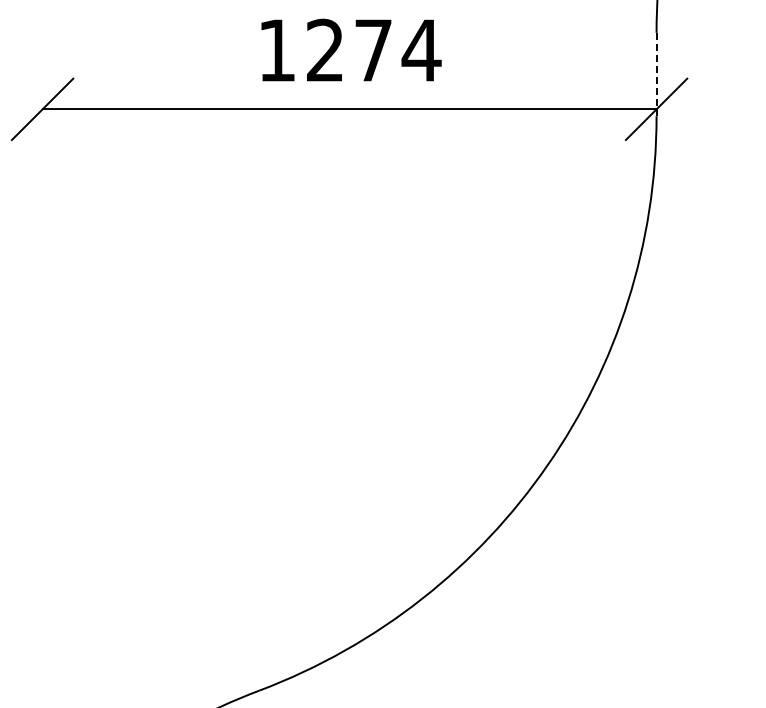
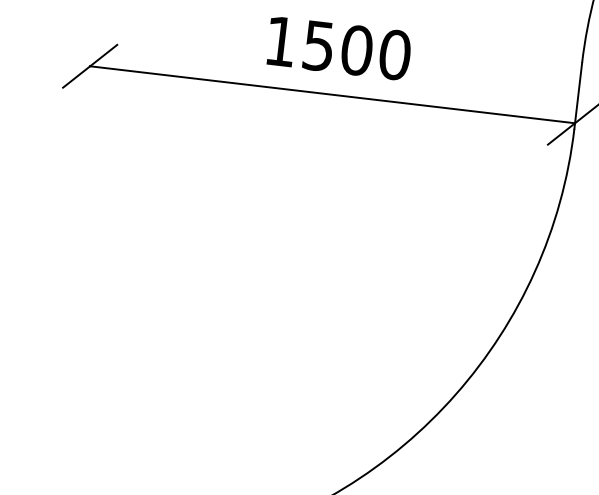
text: (374, 50) -> (357, 50), 1274 -> 1500
line: (656, 74) -> (578, 95), dashed -> solid

